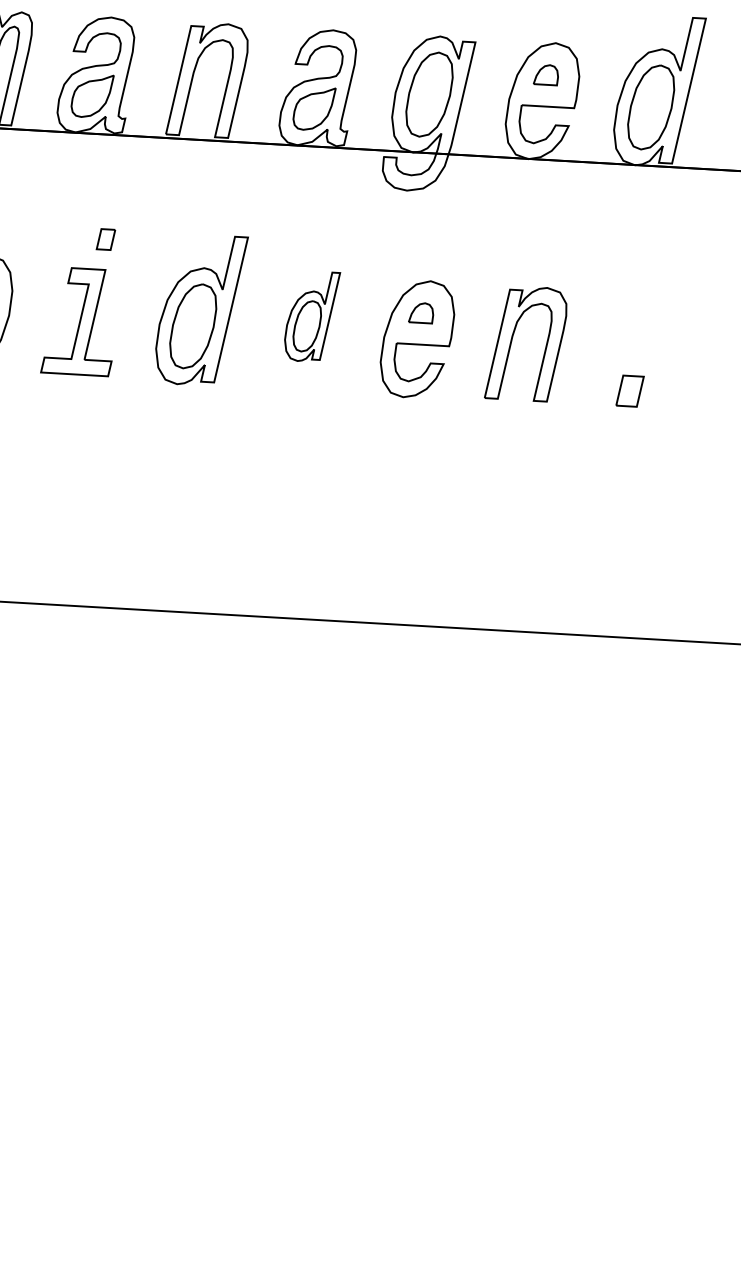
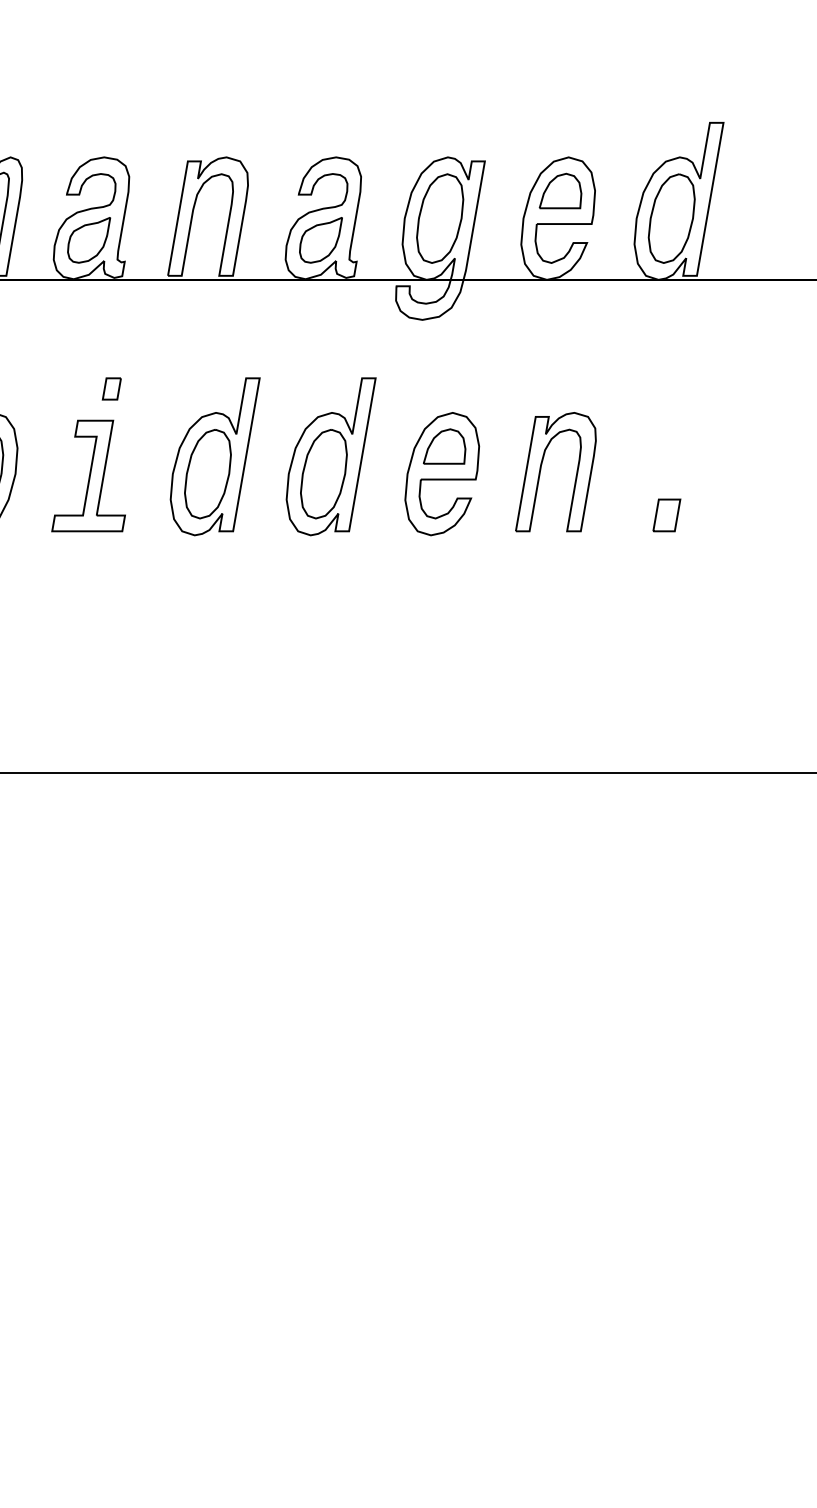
part: (546, 74) -> (560, 190), size x1.67
part: (421, 312) -> (444, 446), size x1.67
part: (311, 316) -> (330, 456), size x1.67

